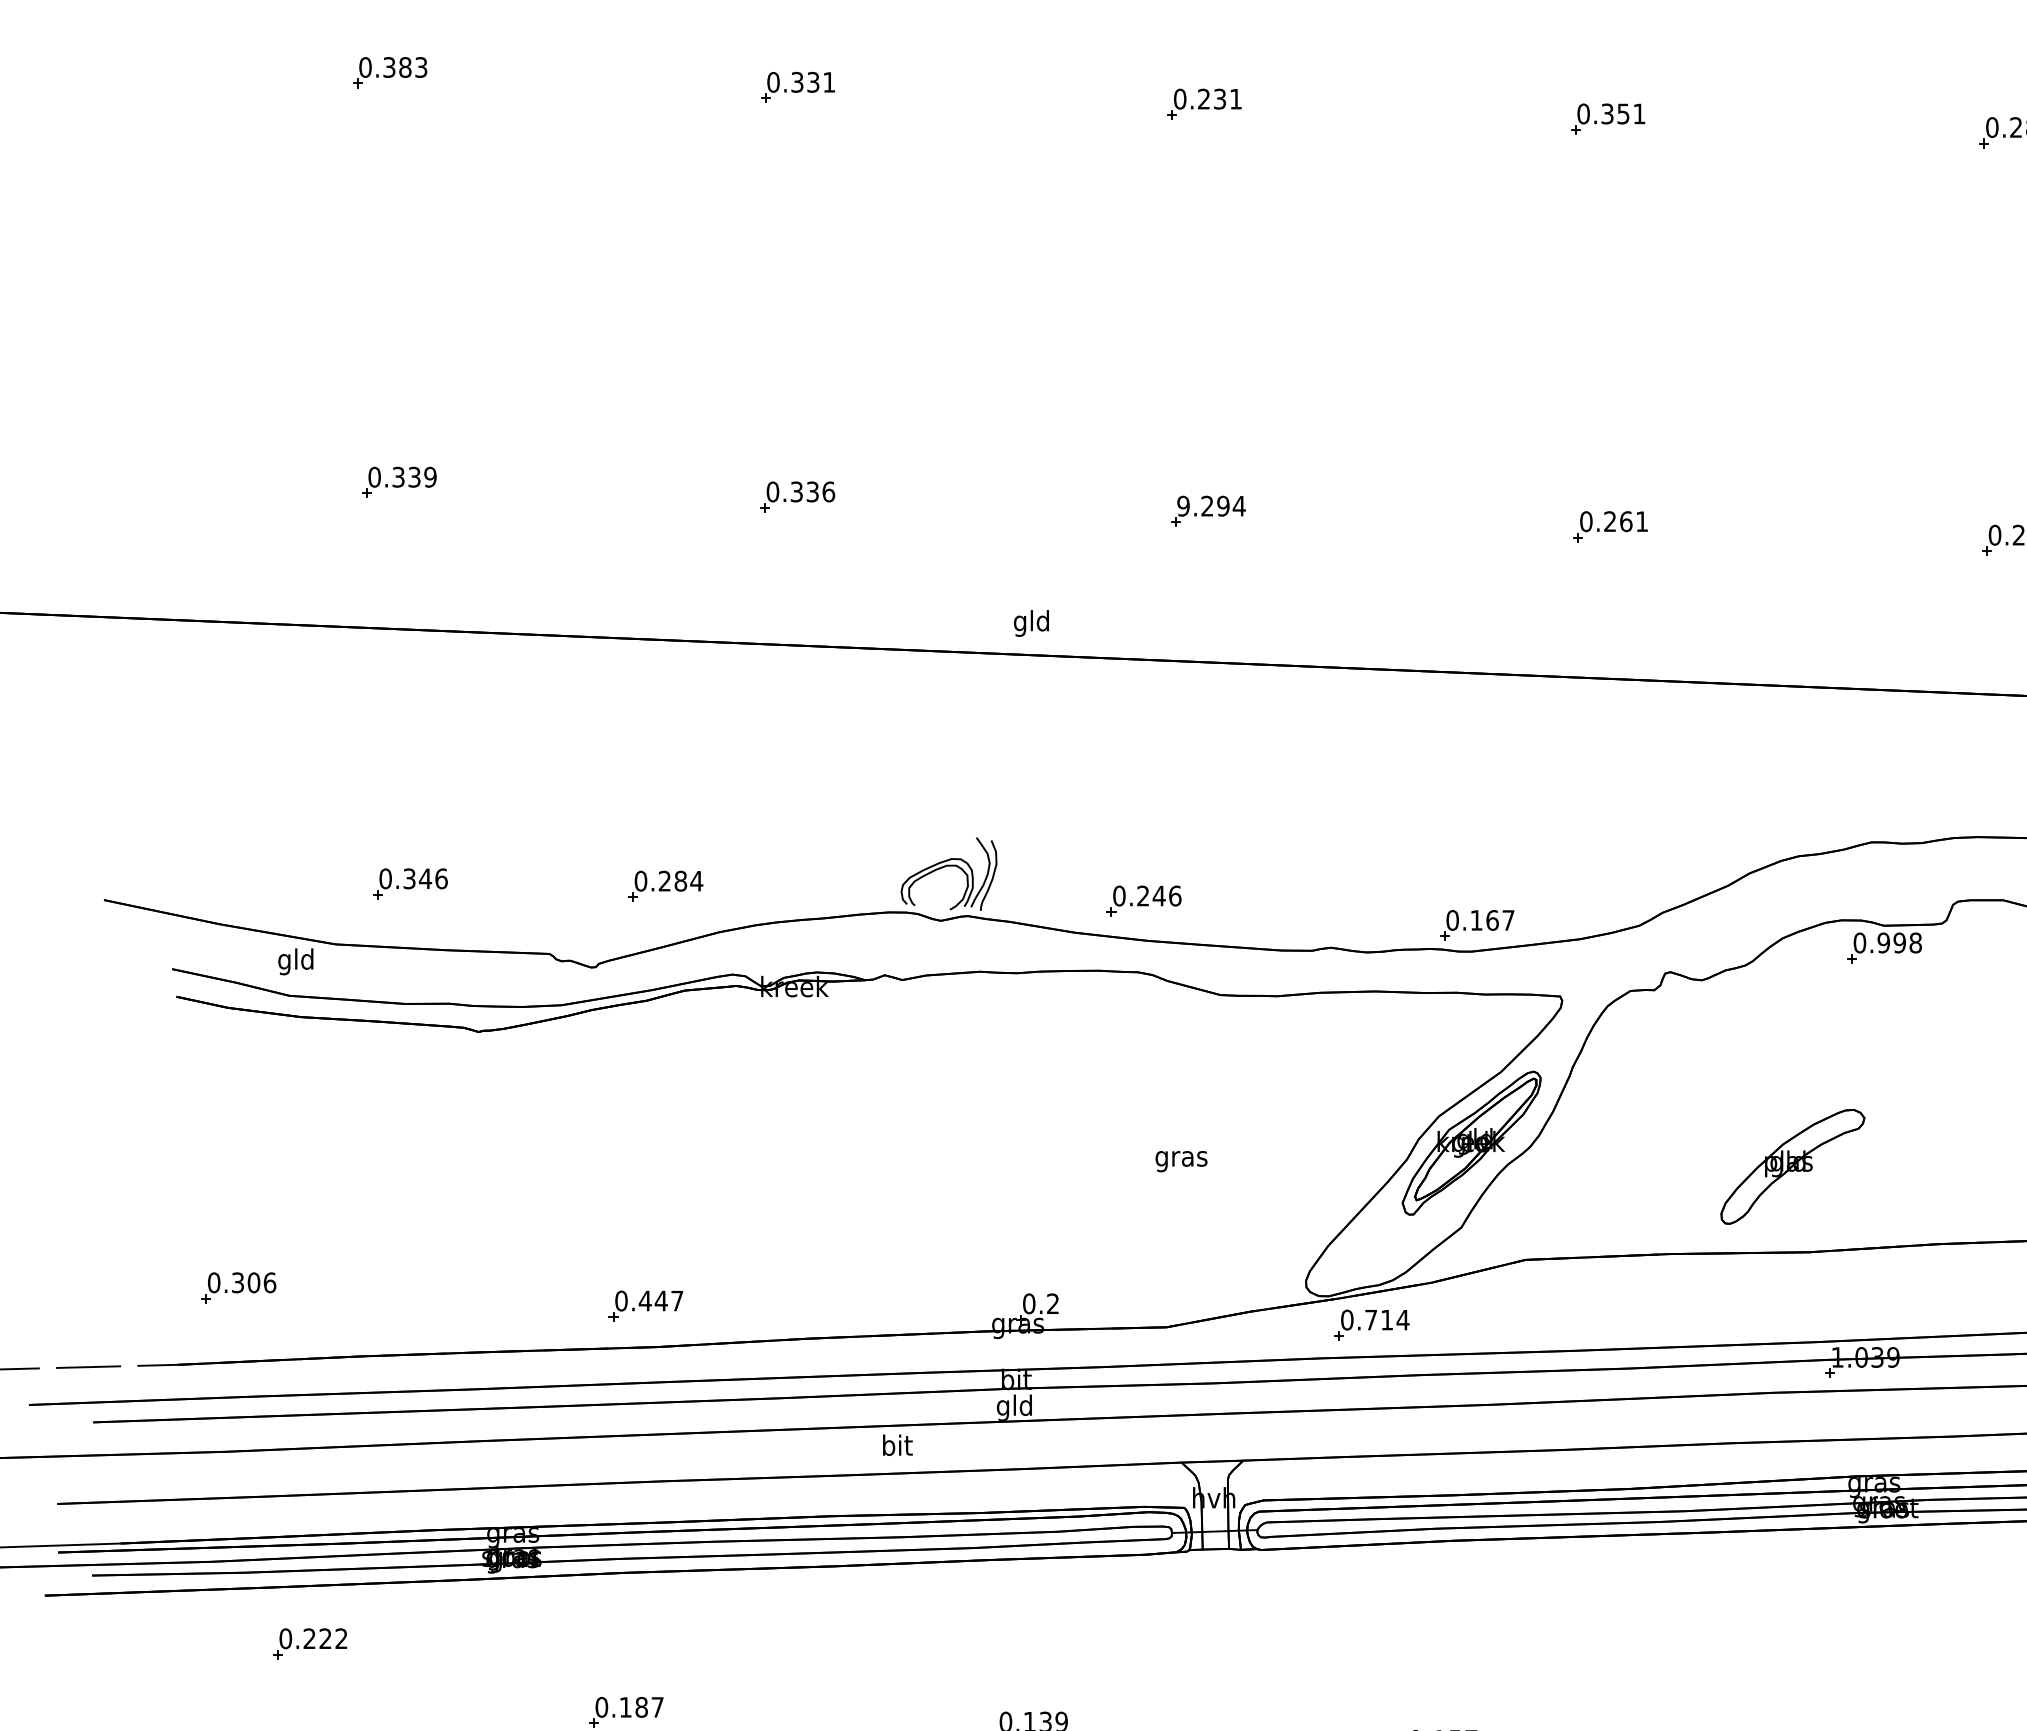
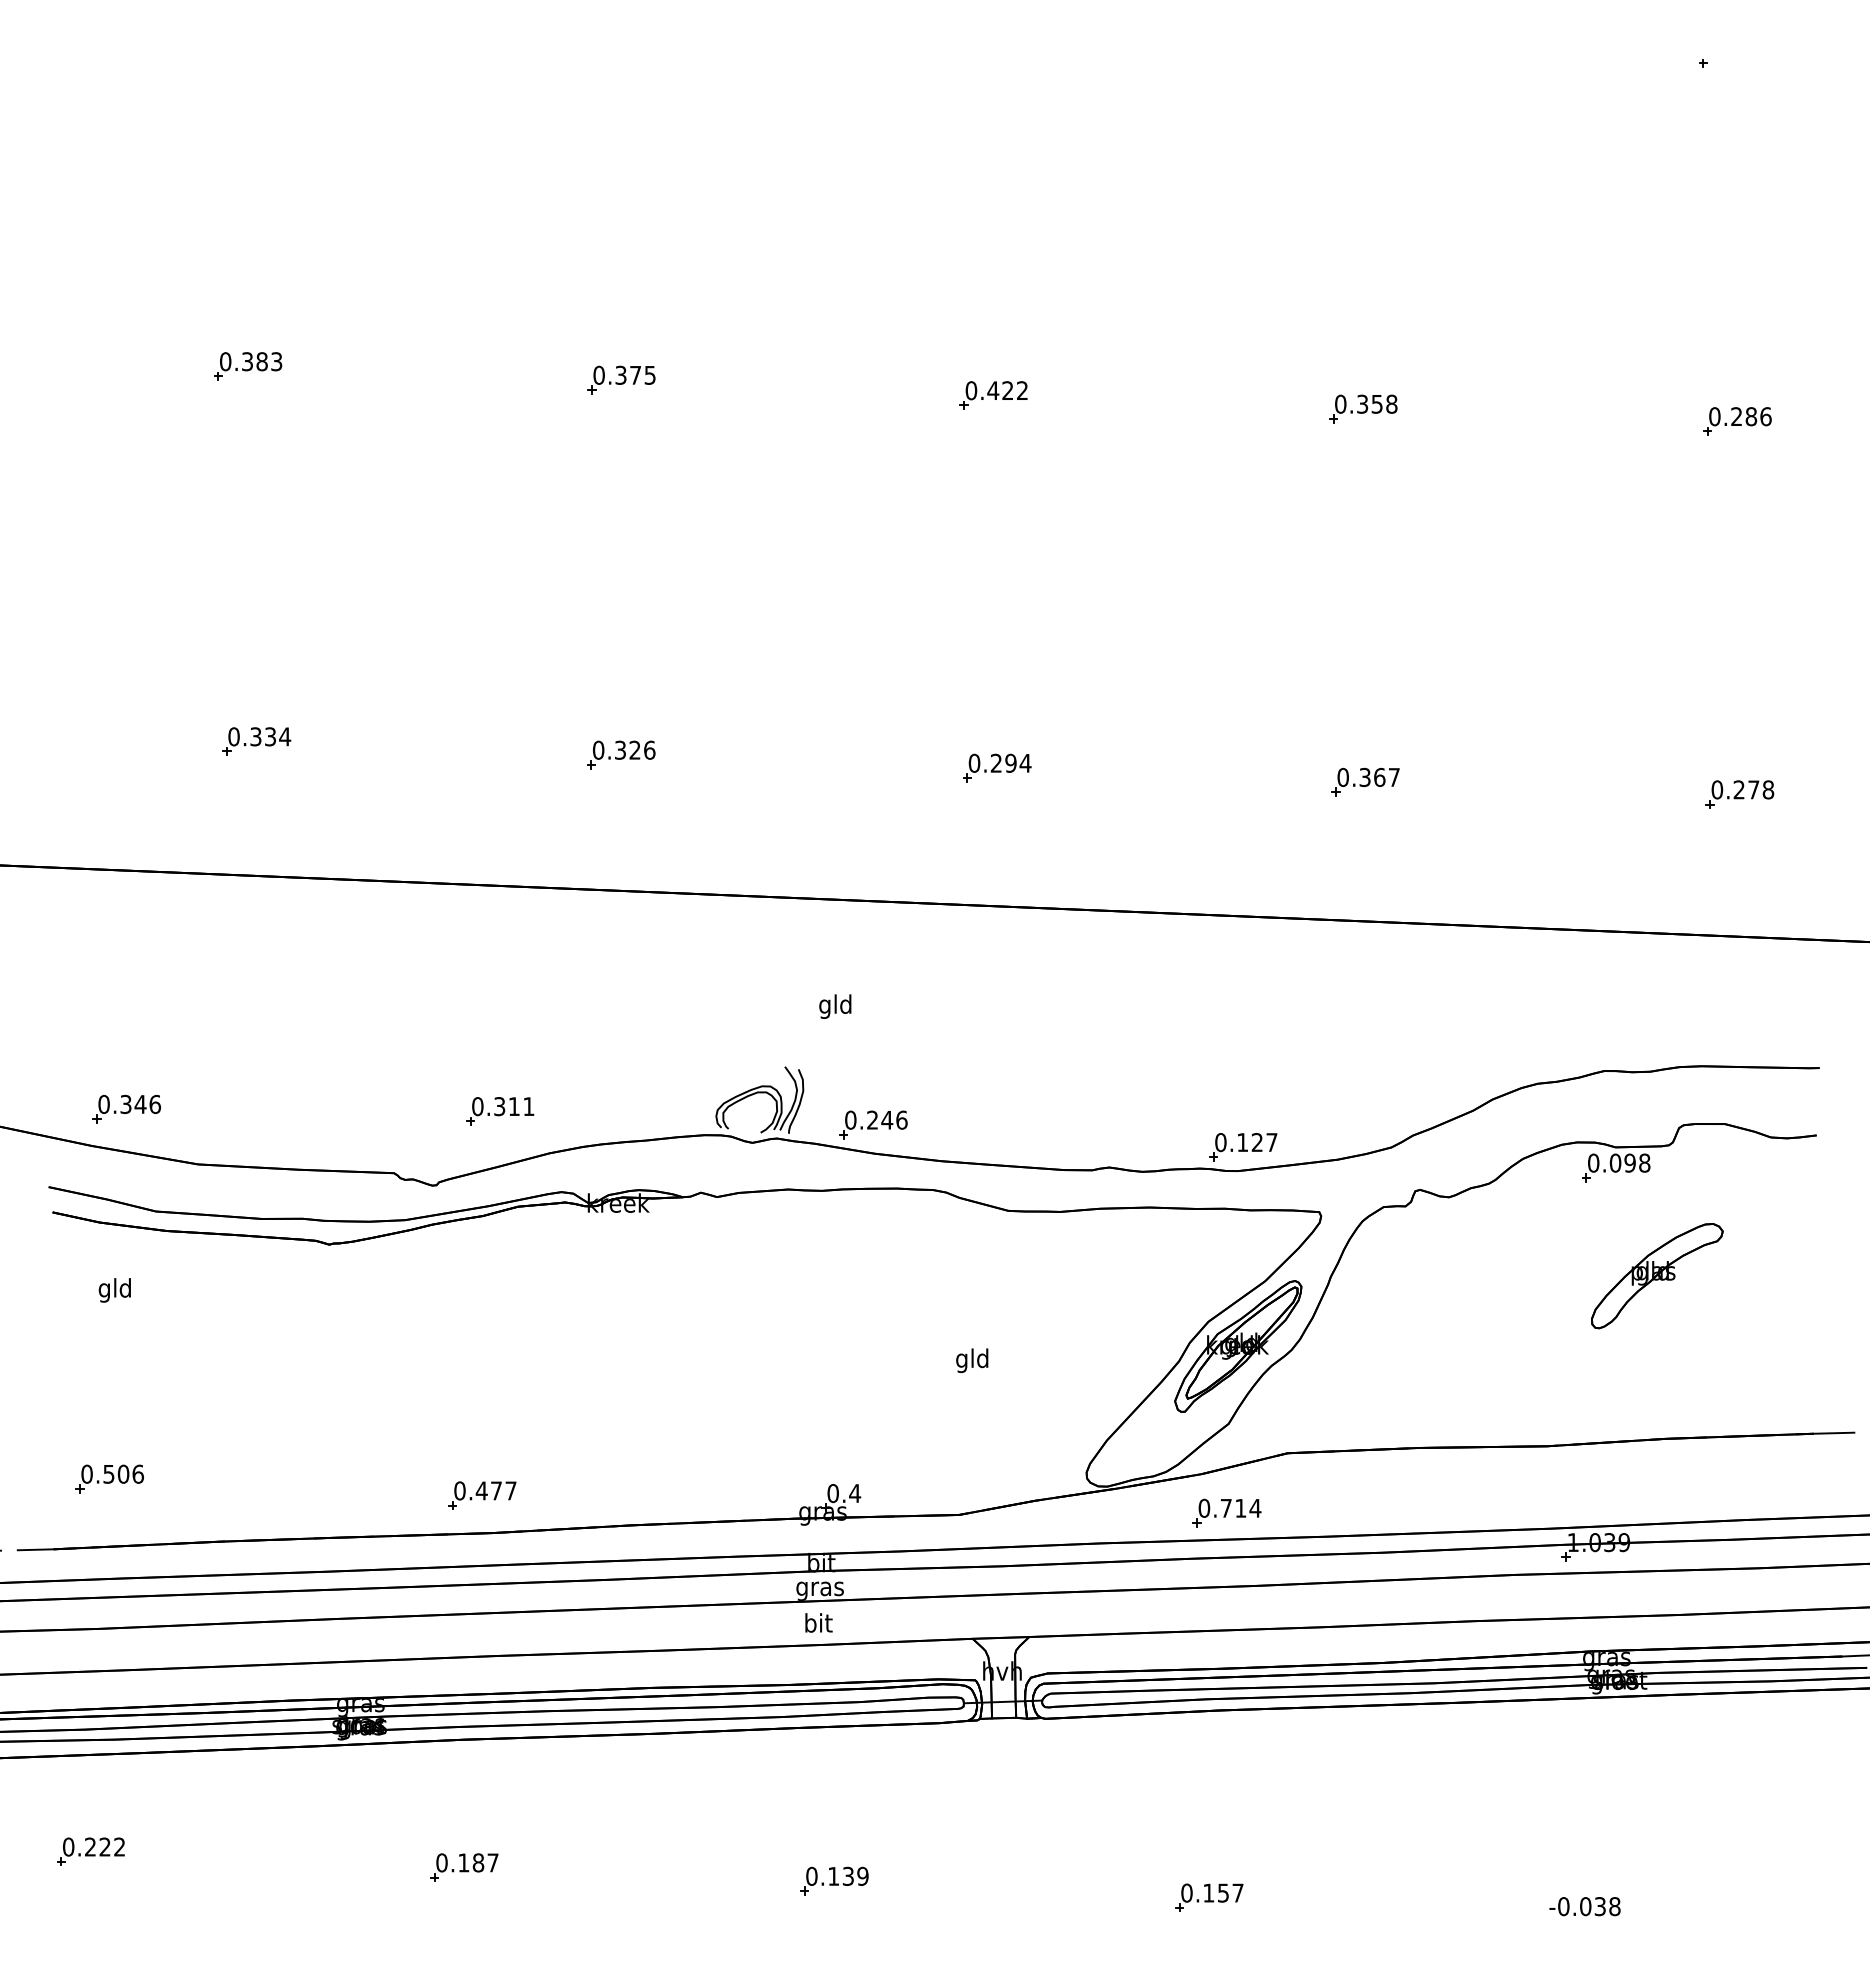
text: (820, 81) -> (642, 374), 0.331 -> 0.375
text: (1219, 98) -> (1007, 390), 0.231 -> 0.422
text: (1639, 113) -> (1391, 403), 0.351 -> 0.358
text: (430, 476) -> (285, 736), 0.339 -> 0.334
text: (812, 492) -> (634, 750), 0.336 -> 0.326
text: (1183, 506) -> (974, 763), 9.294 -> 0.294
text: (1625, 521) -> (1379, 777), 0.261 -> 0.367
text: (1031, 623) -> (835, 1006), moved
text: (681, 881) -> (514, 1106), 0.284 -> 0.311
part: (410, 883) -> (126, 1108), moved
part: (1144, 900) -> (873, 1124), moved
text: (1492, 920) -> (1257, 1142), 0.167 -> 0.127
text: (1883, 943) -> (1615, 1163), 0.998 -> 0.098
text: (295, 961) -> (114, 1290), moved
text: (1181, 1158) -> (972, 1360), gras -> gld
part: (1793, 1167) -> (1657, 1276), moved
text: (238, 1281) -> (109, 1473), 0.306 -> 0.506
text: (661, 1300) -> (496, 1490), 0.447 -> 0.477
text: (1053, 1302) -> (855, 1492), 0.2 -> 0.4
part: (1371, 1324) -> (1226, 1512), moved
text: (1014, 1407) -> (819, 1588), gld -> gras
text: (897, 1444) -> (818, 1622), moved
part: (309, 1643) -> (90, 1851), moved

